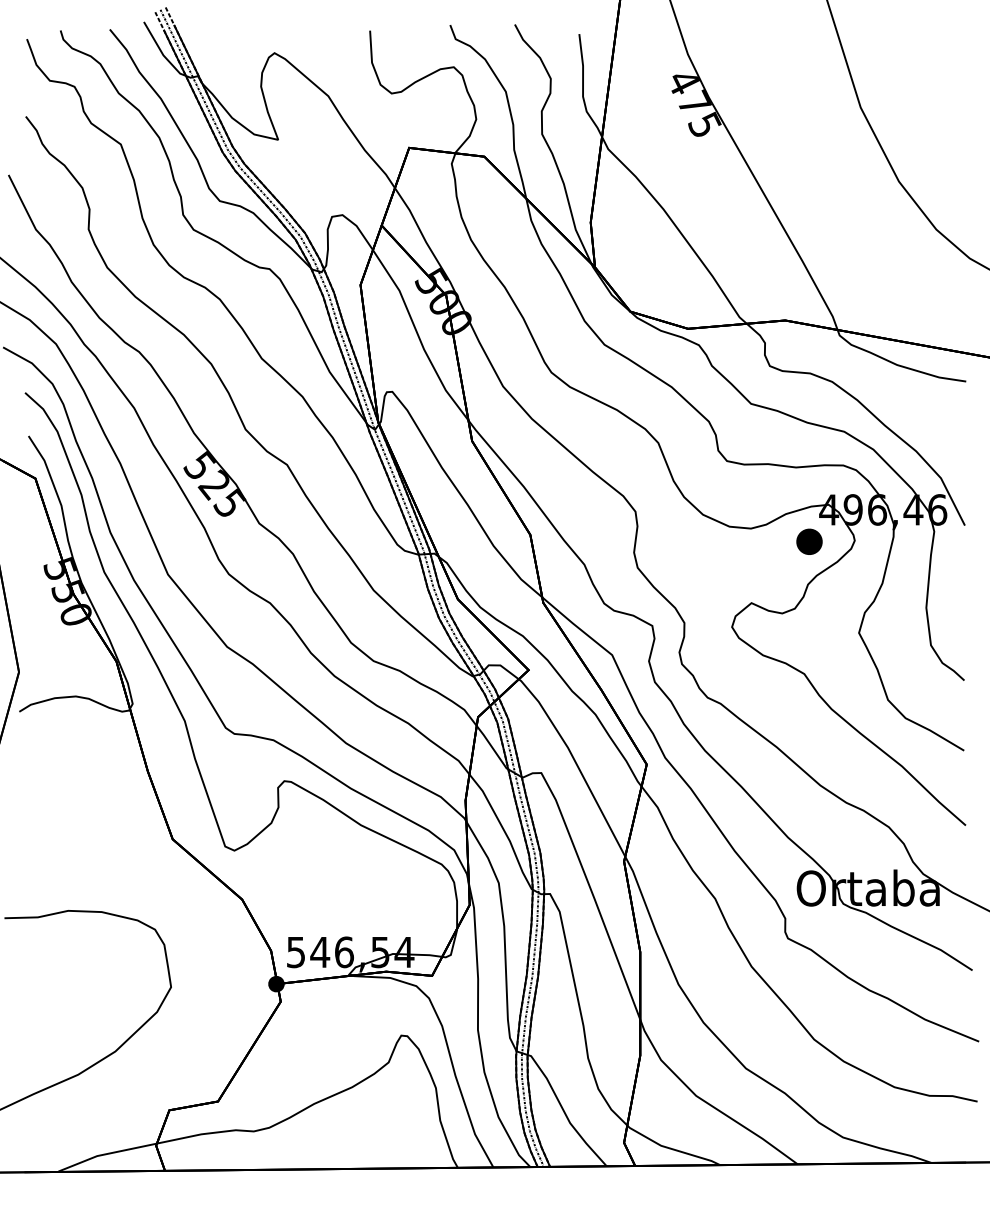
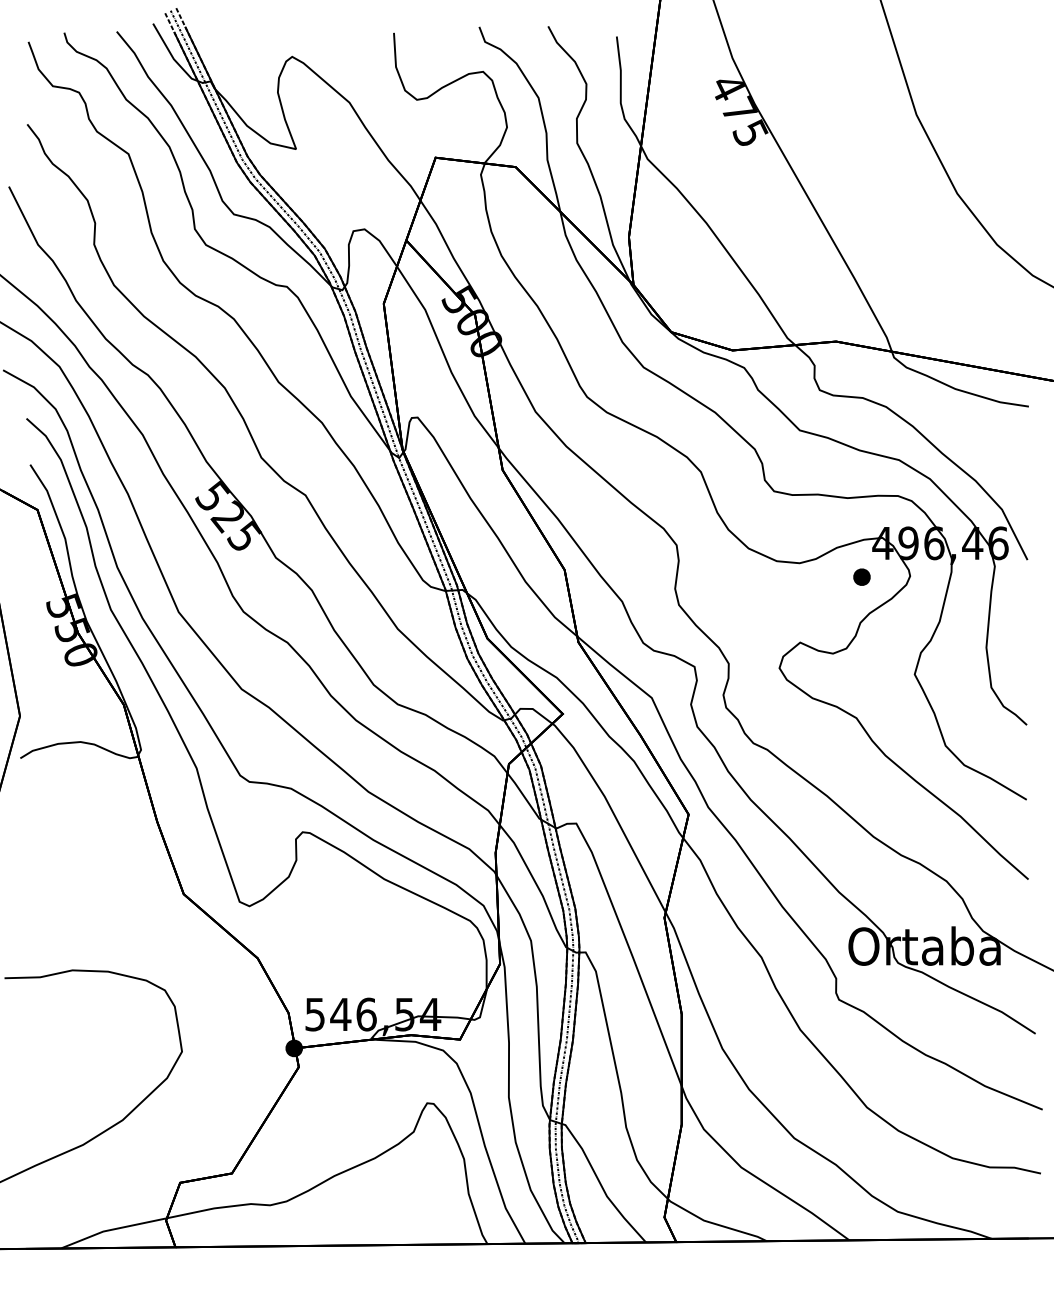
part: (809, 541) -> (861, 576), size x0.62

